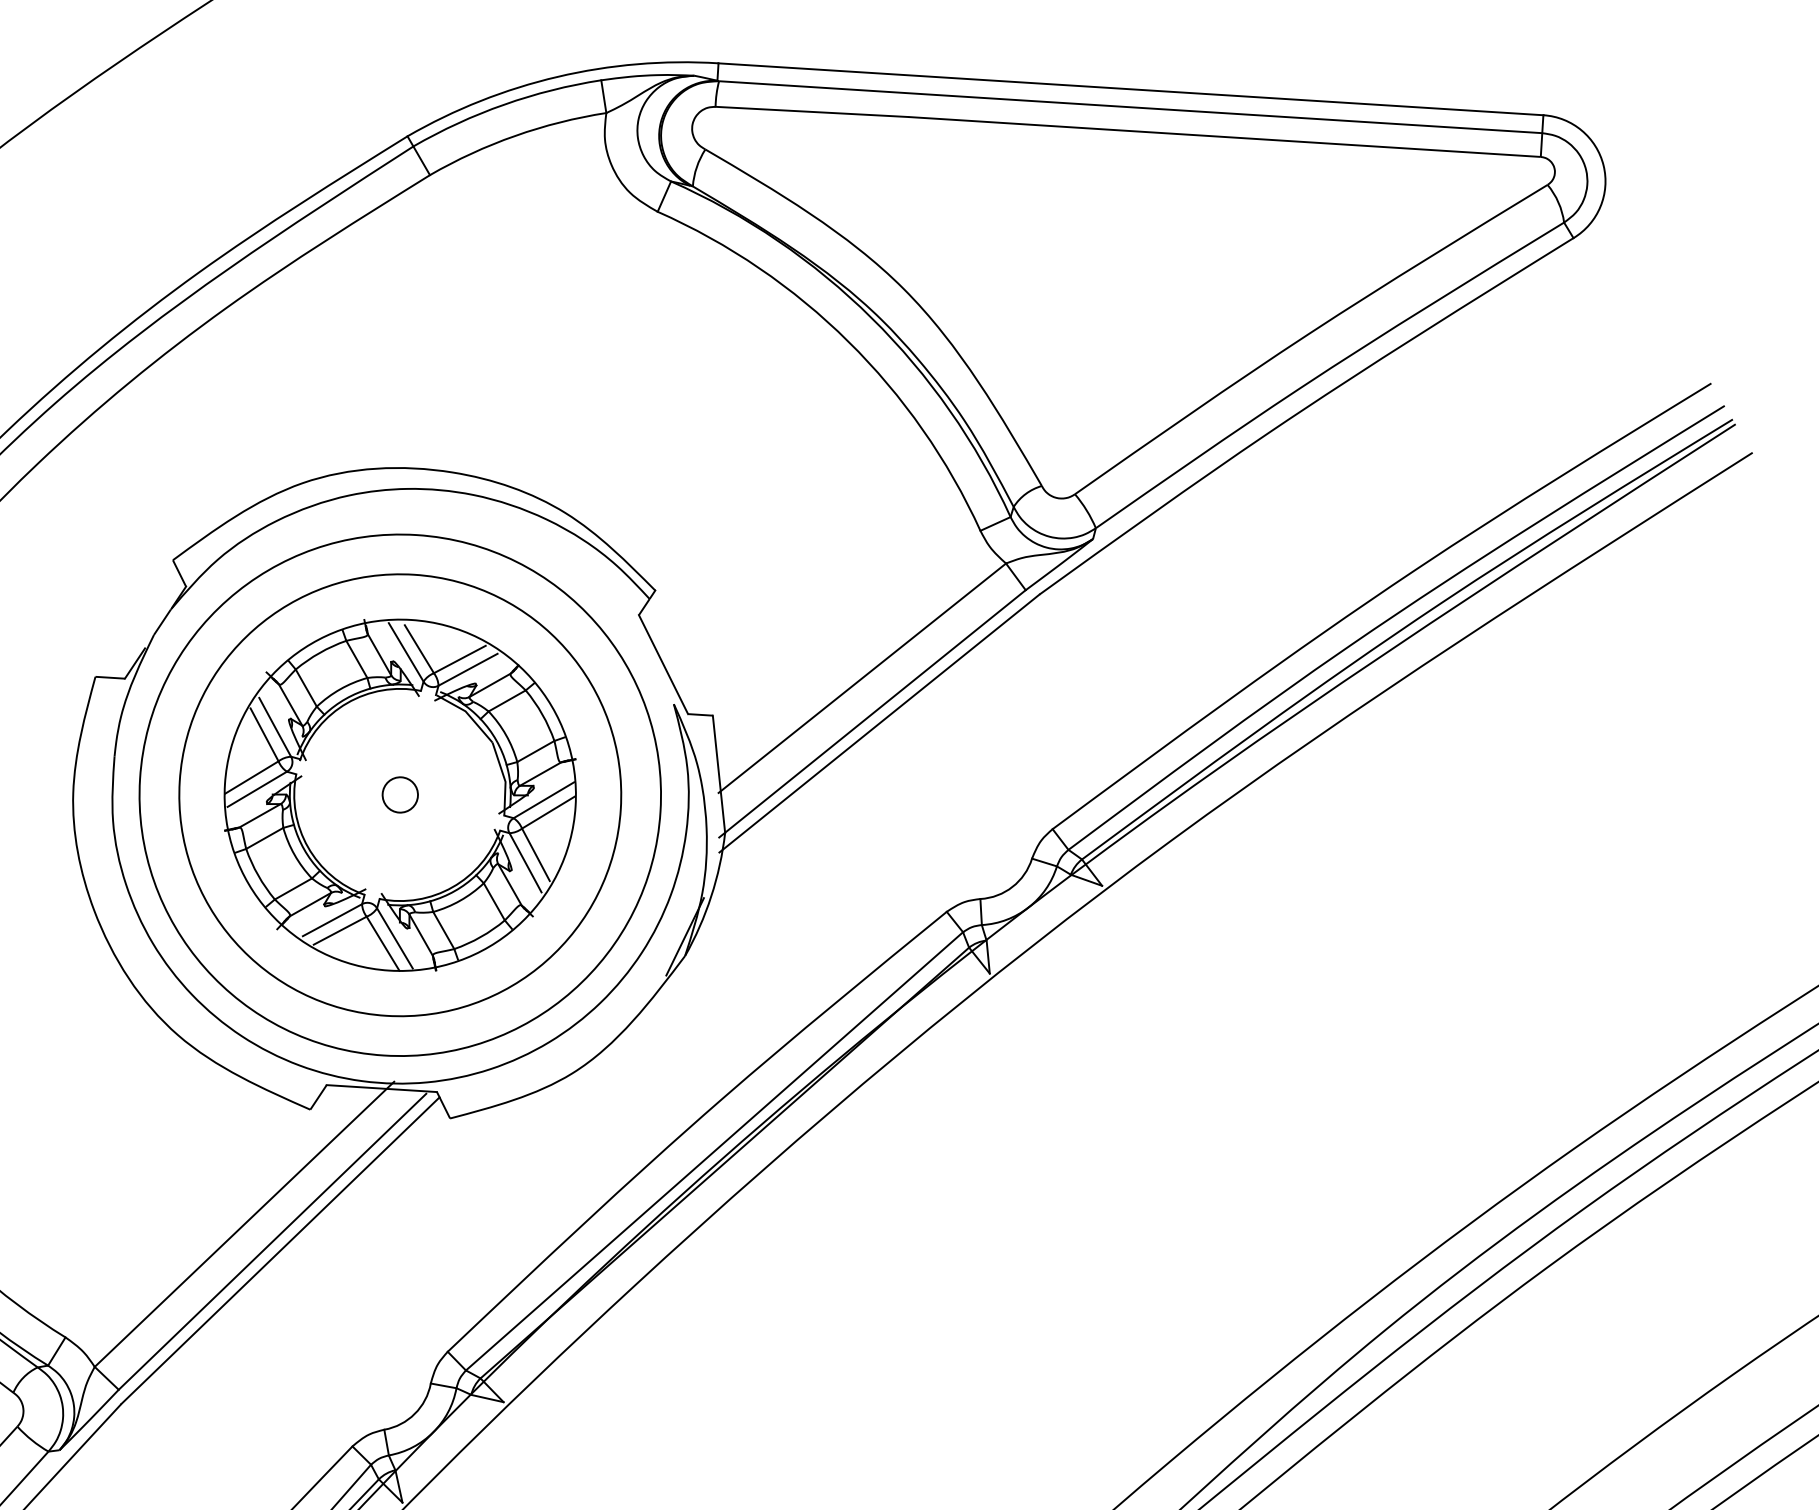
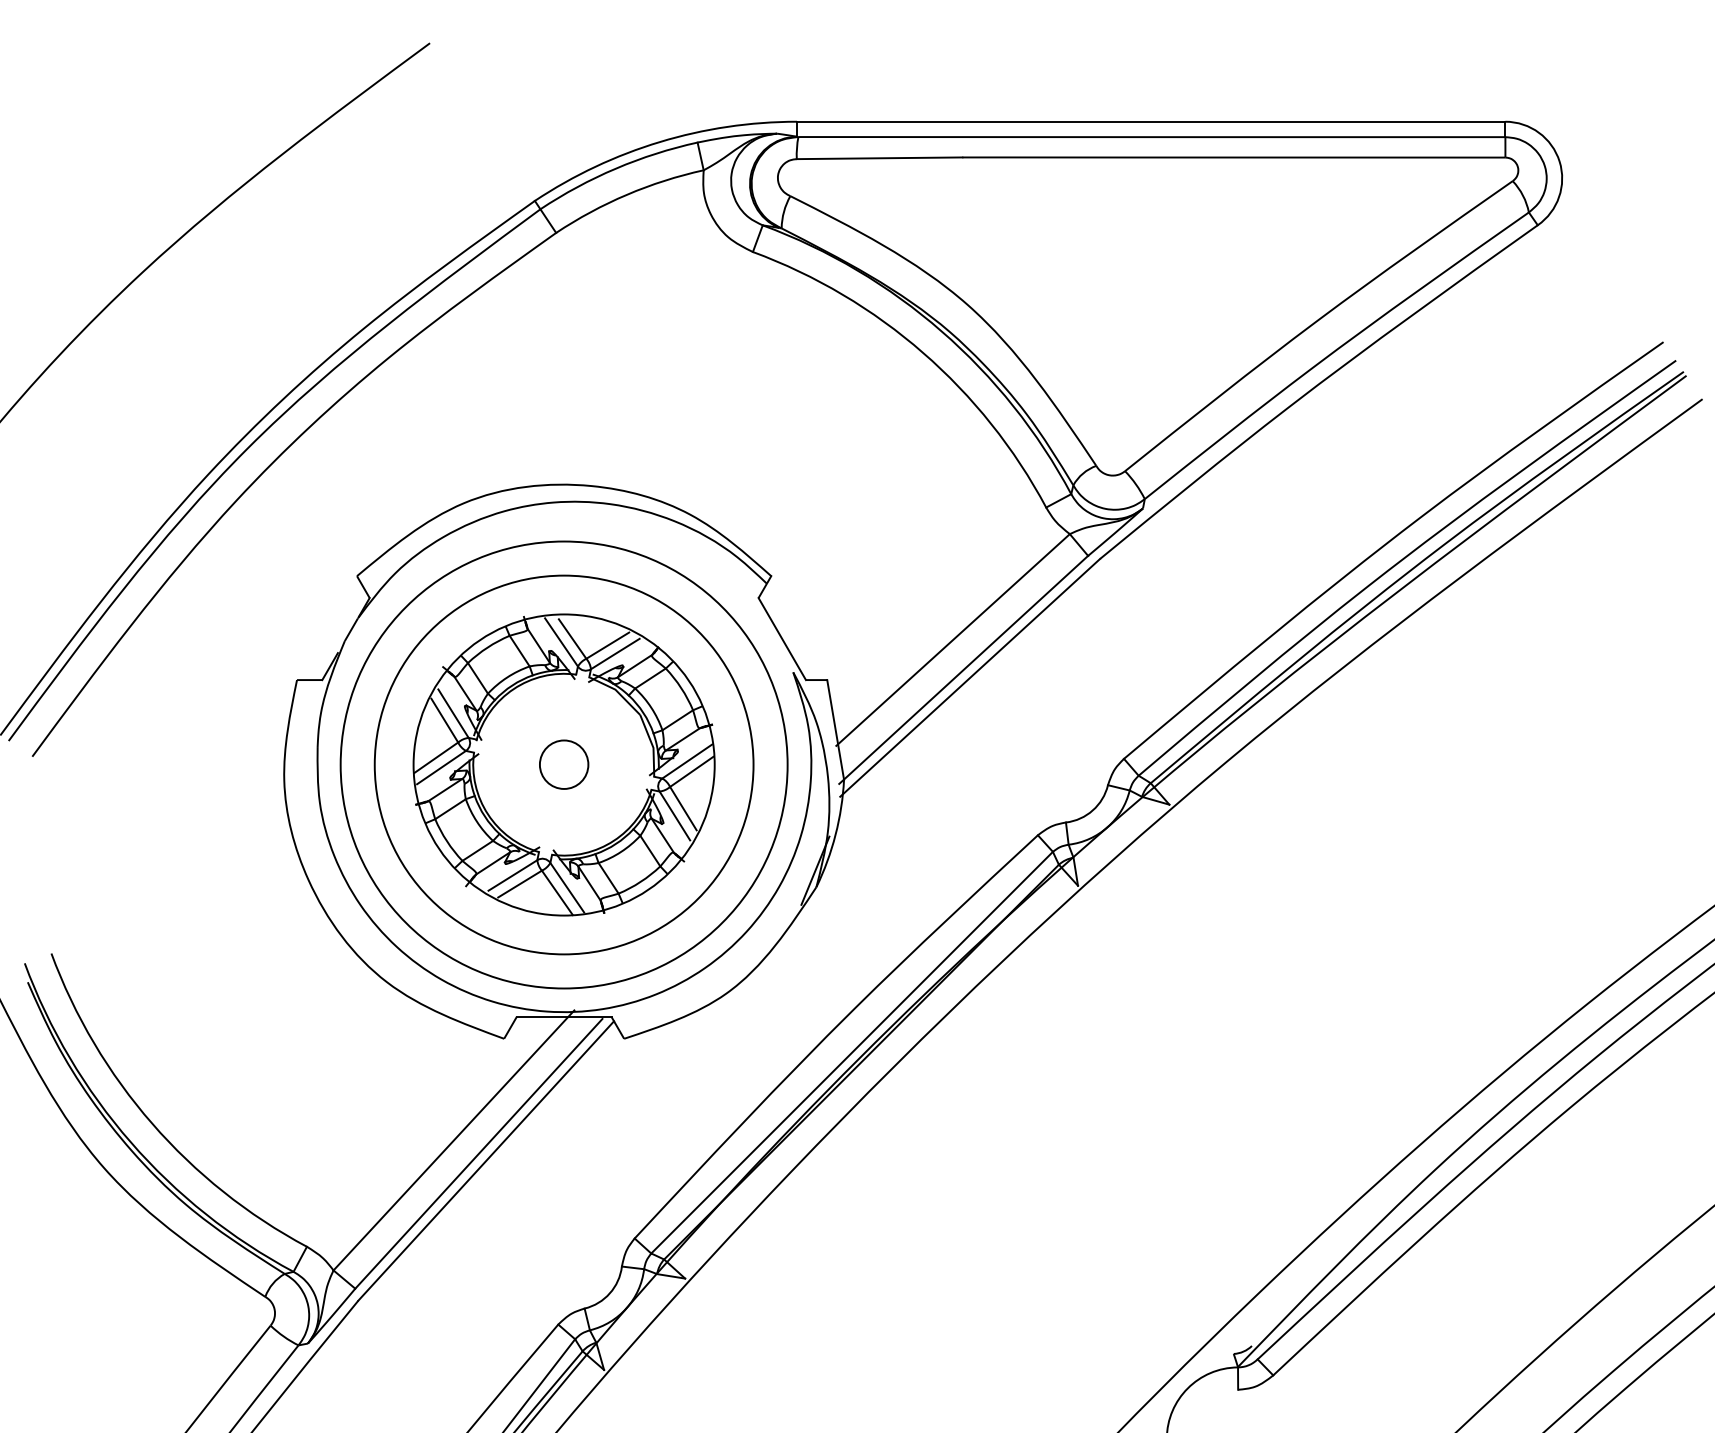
circle: (400, 794) -> (564, 764), size x1.6

